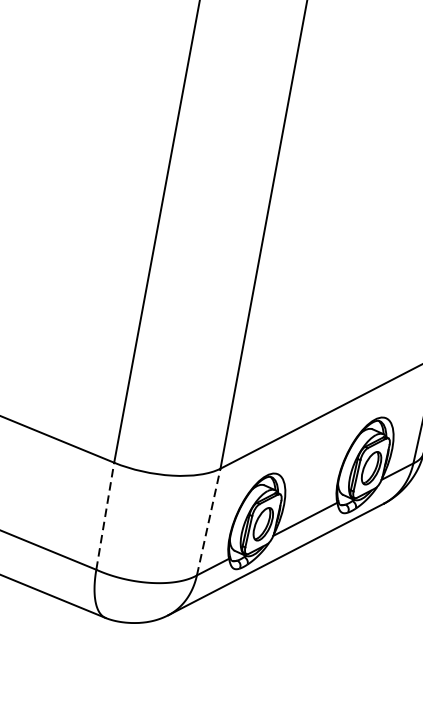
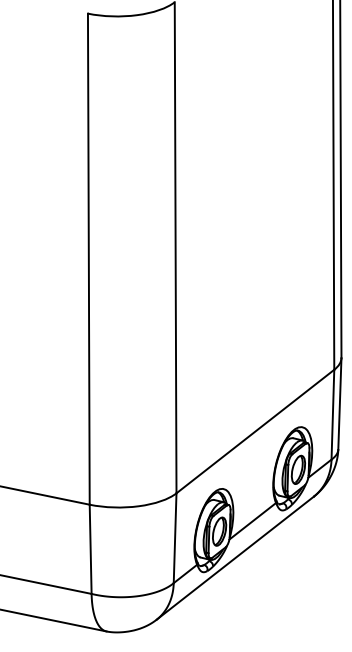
line: (105, 516) -> (90, 549), dashed -> solid
line: (209, 522) -> (175, 538), dashed -> solid

